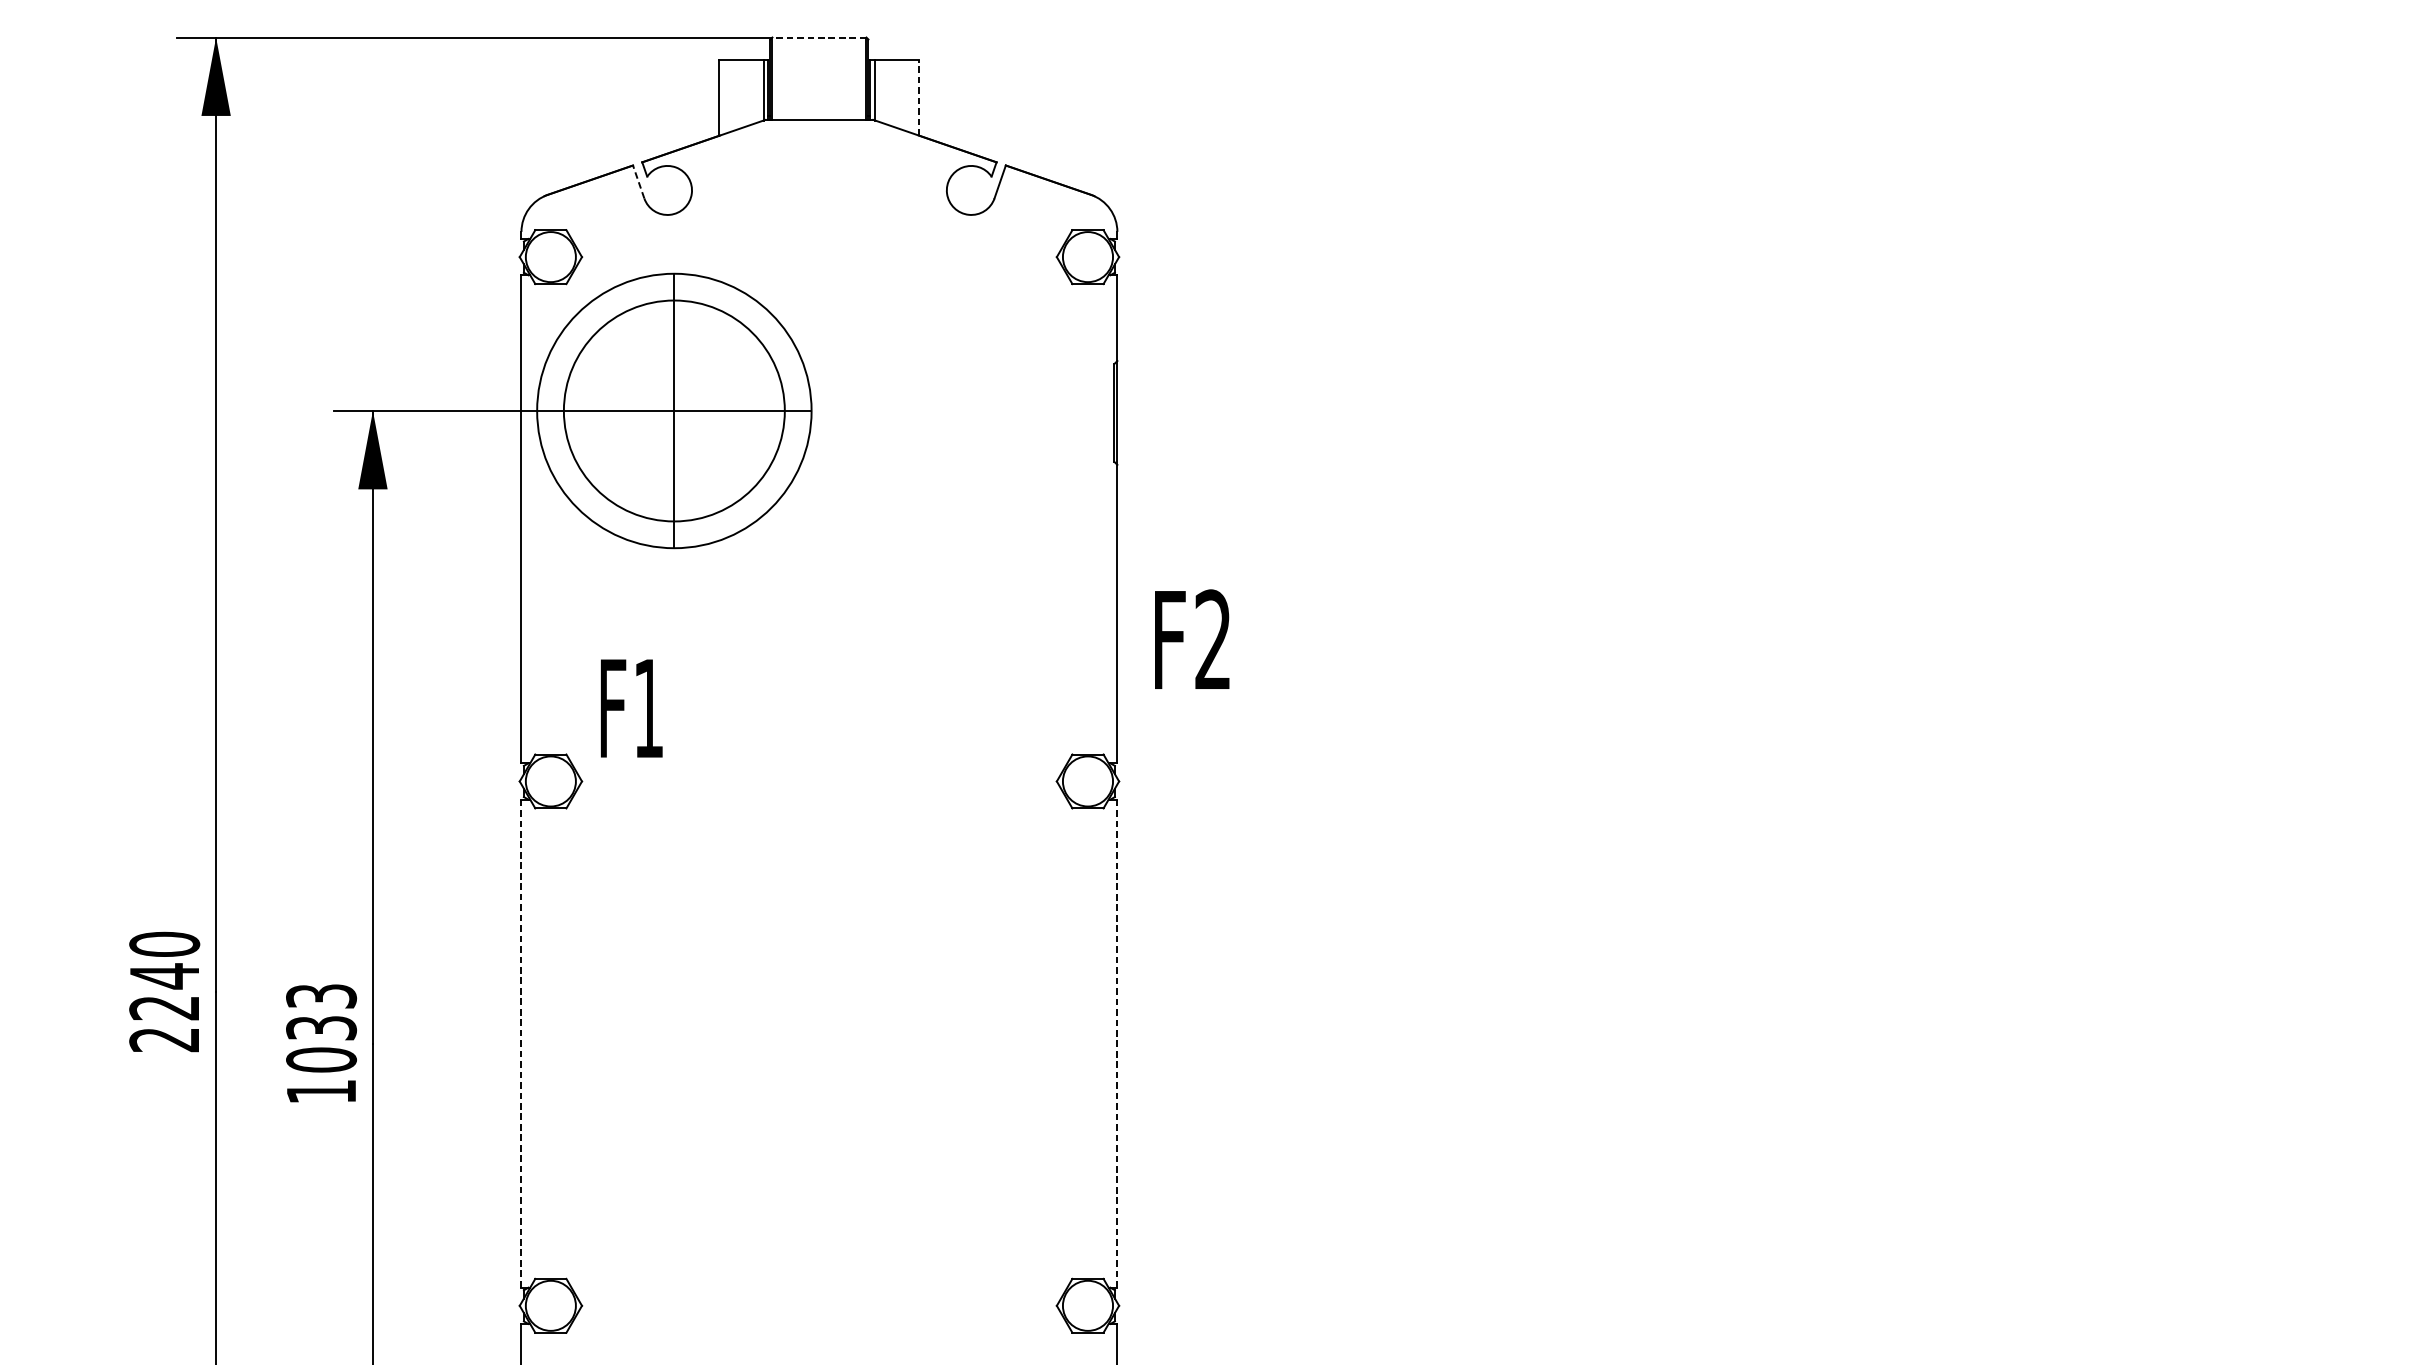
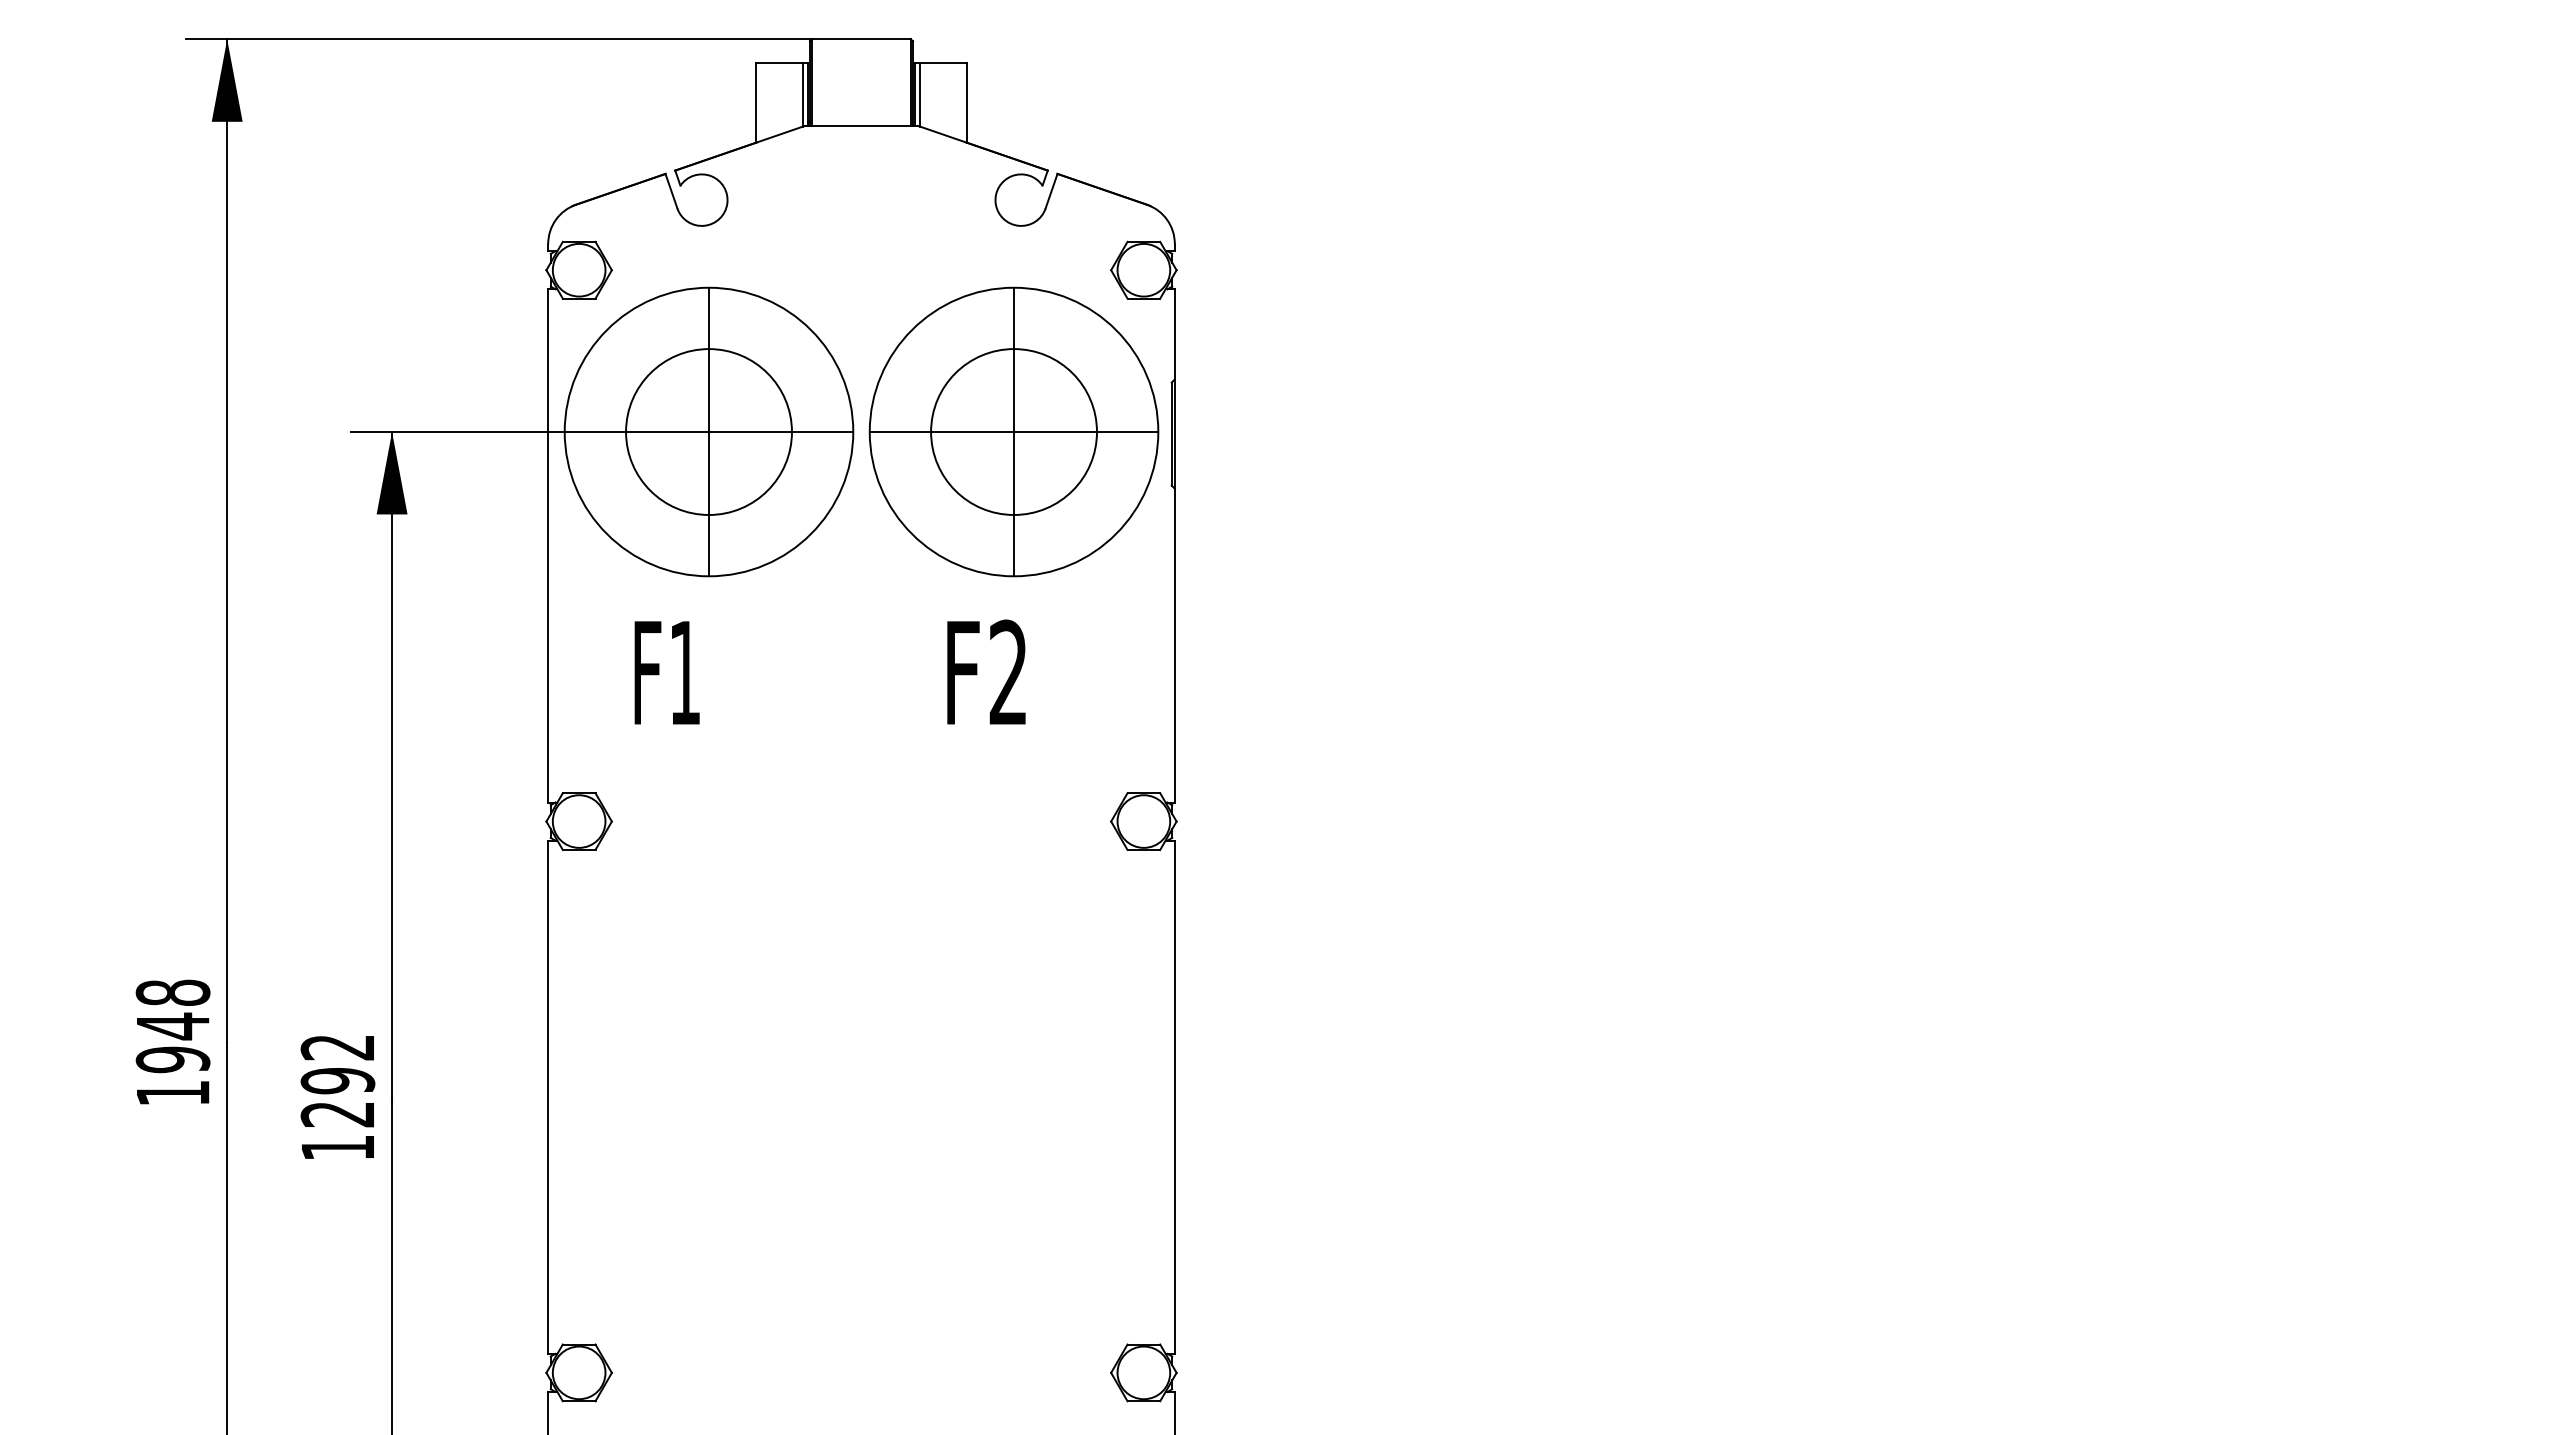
line: (819, 37) -> (861, 39), dashed -> solid
line: (919, 97) -> (966, 102), dashed -> solid
line: (638, 181) -> (671, 190), dashed -> solid
circle: (673, 410) -> (708, 431), size x0.71
part: (963, 410) -> (1013, 431), added
text: (1192, 638) -> (986, 671), moved
text: (631, 708) -> (666, 672), moved
text: (164, 991) -> (172, 1042), 2240 -> 1948
text: (321, 1028) -> (337, 1081), 1033 -> 1292
line: (521, 1043) -> (548, 1097), dashed -> solid
line: (1117, 1043) -> (1174, 1097), dashed -> solid

